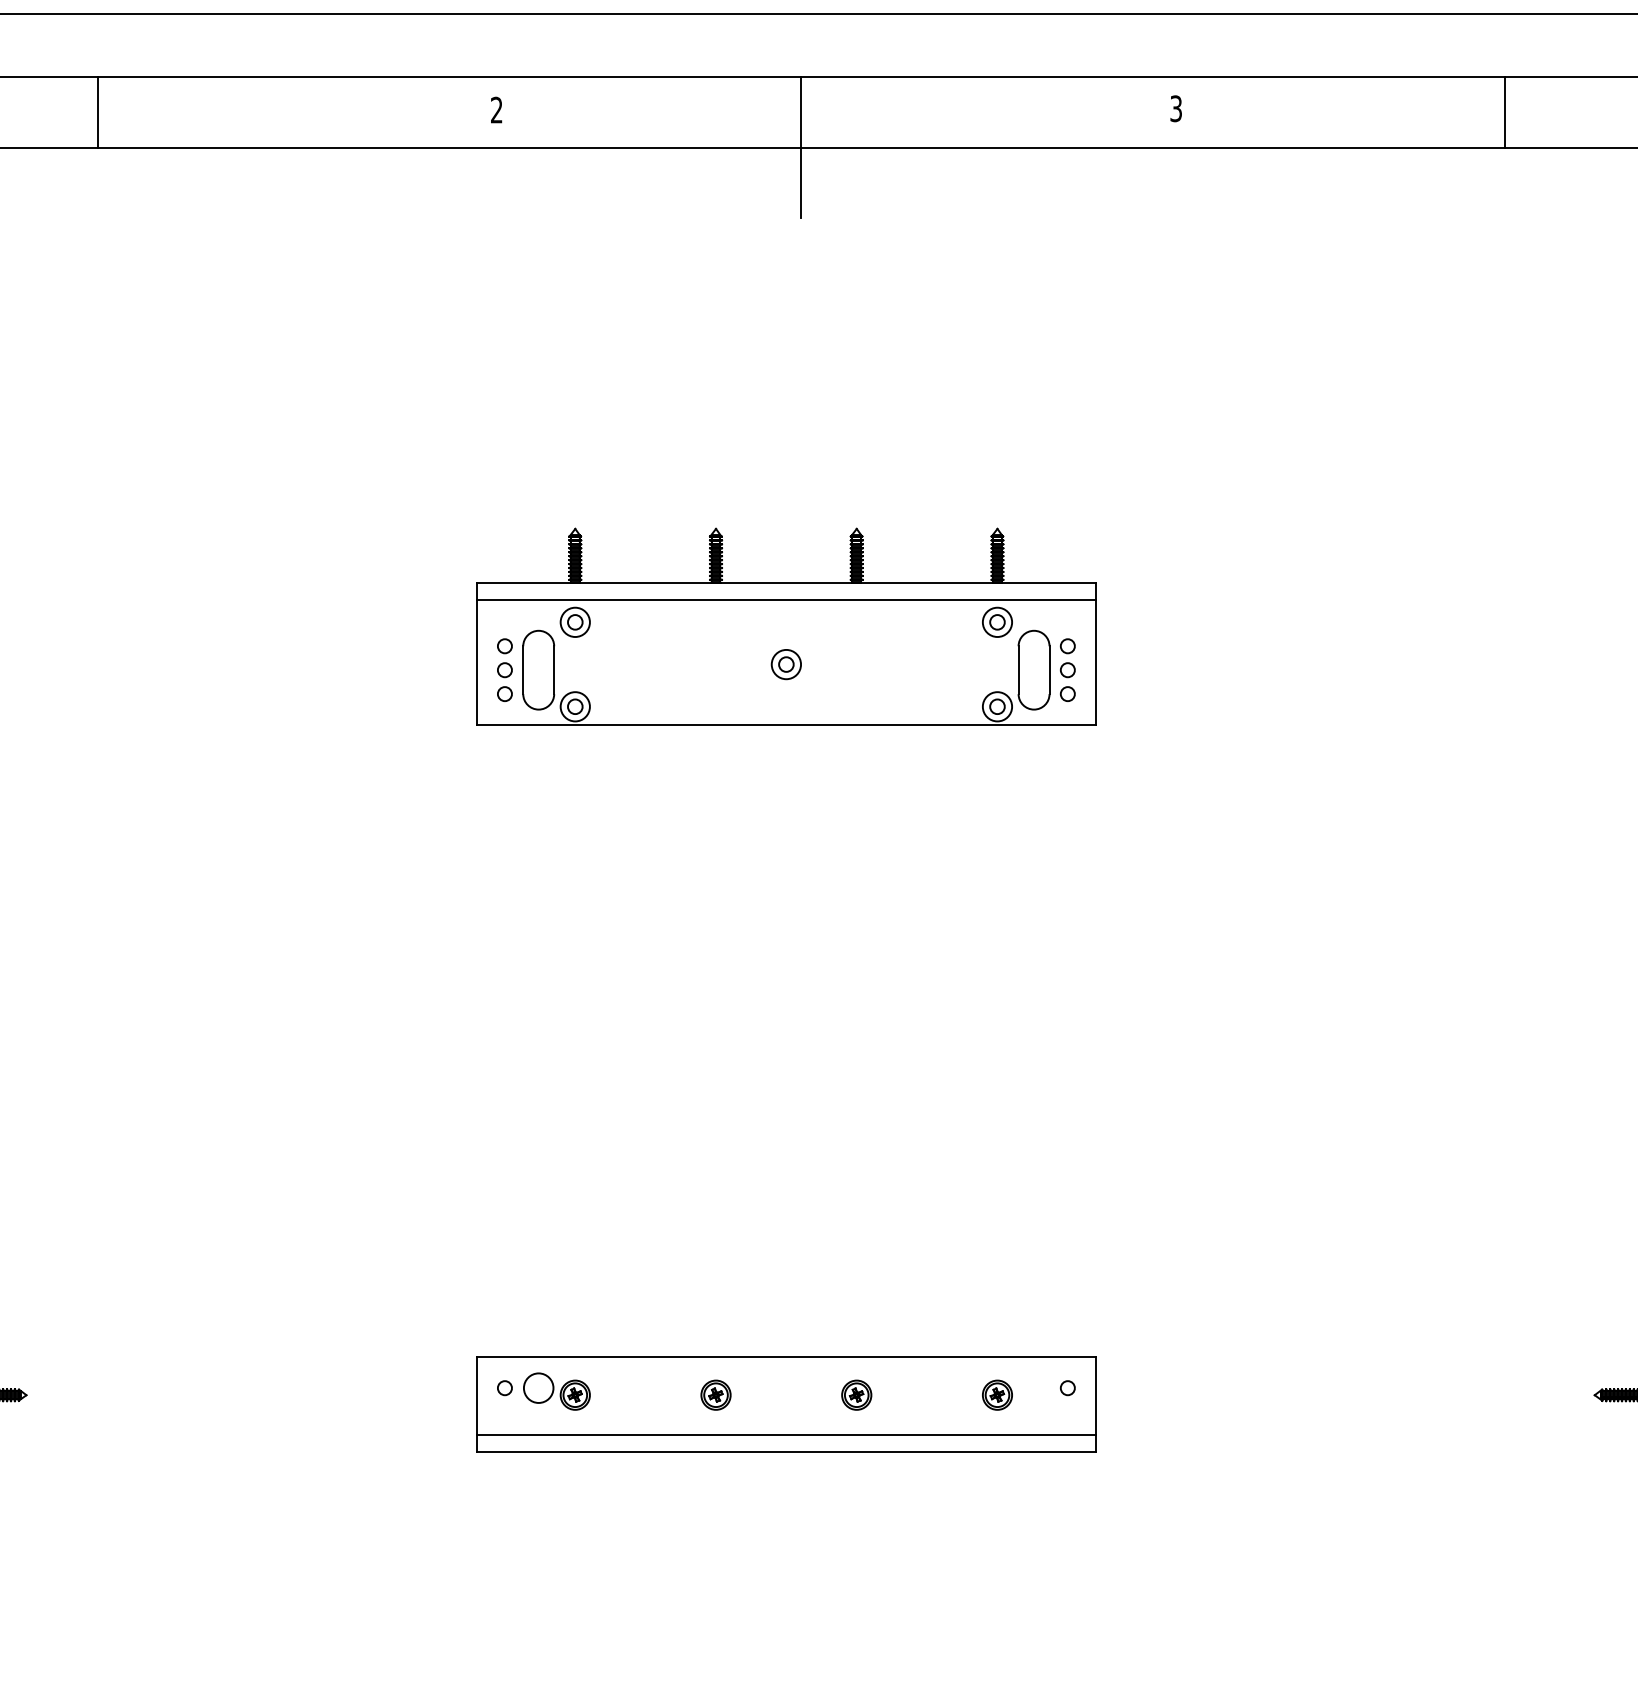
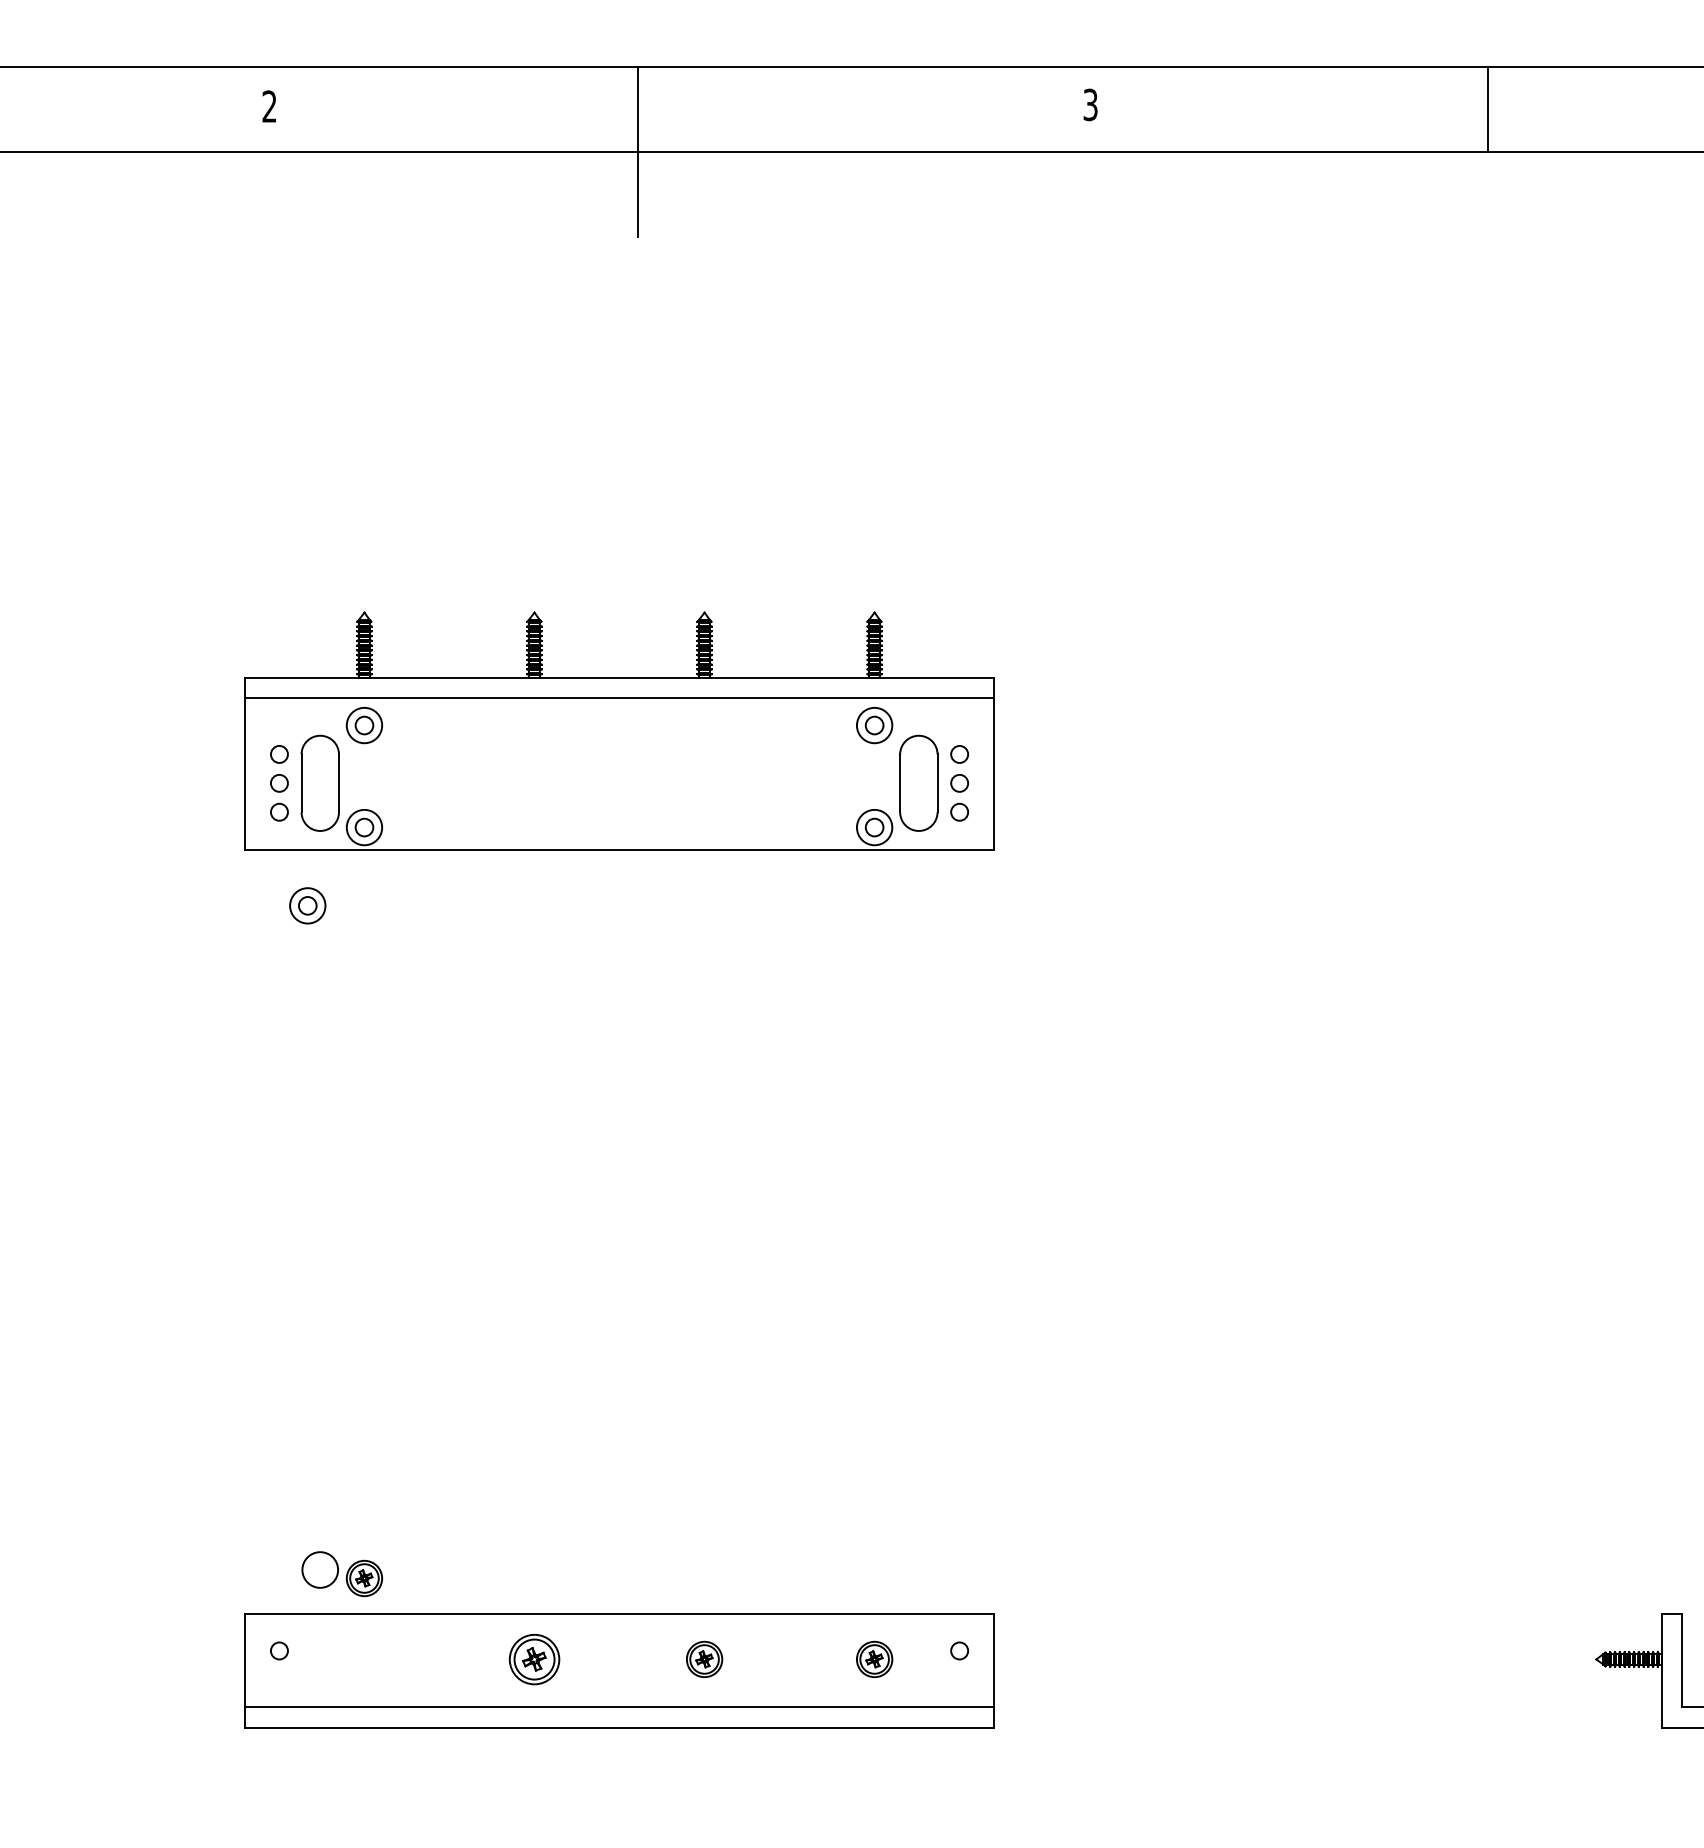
part: (785, 664) -> (306, 905), moved
part: (556, 1391) -> (341, 1574), moved
part: (715, 1394) -> (533, 1658), size x1.4

